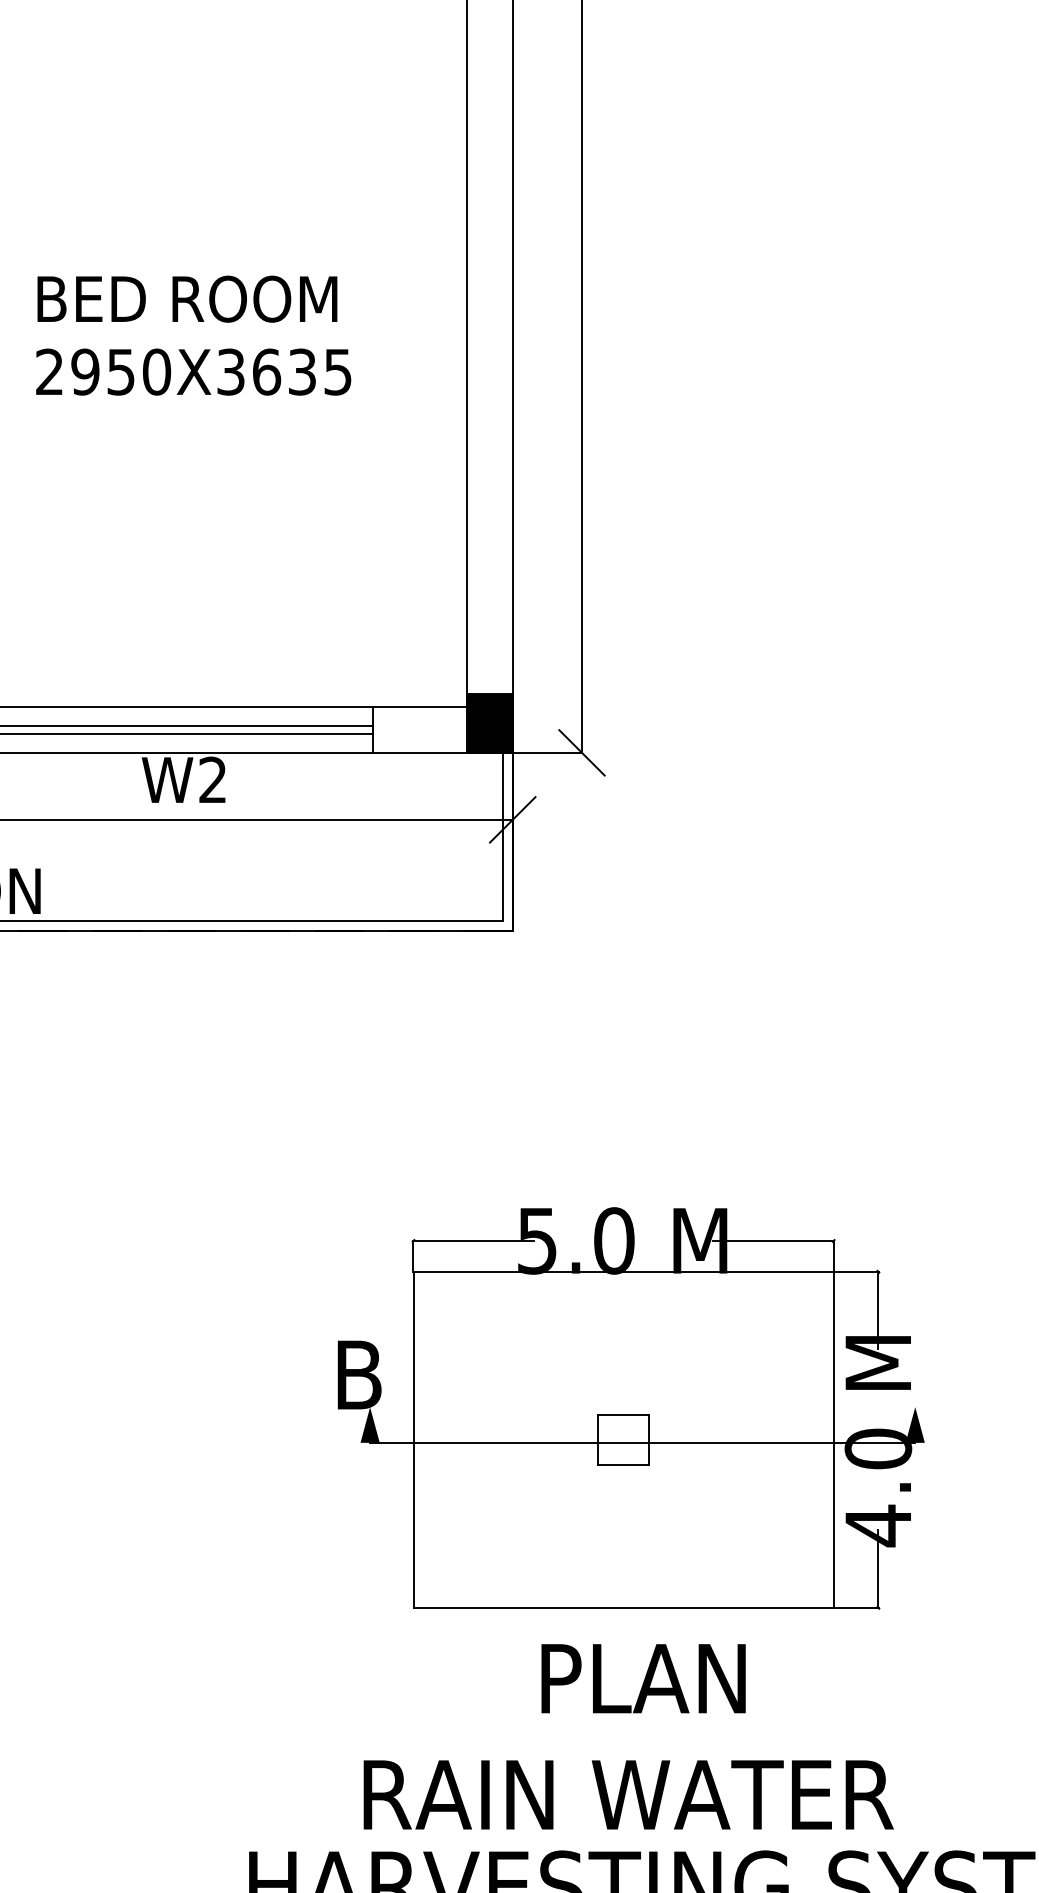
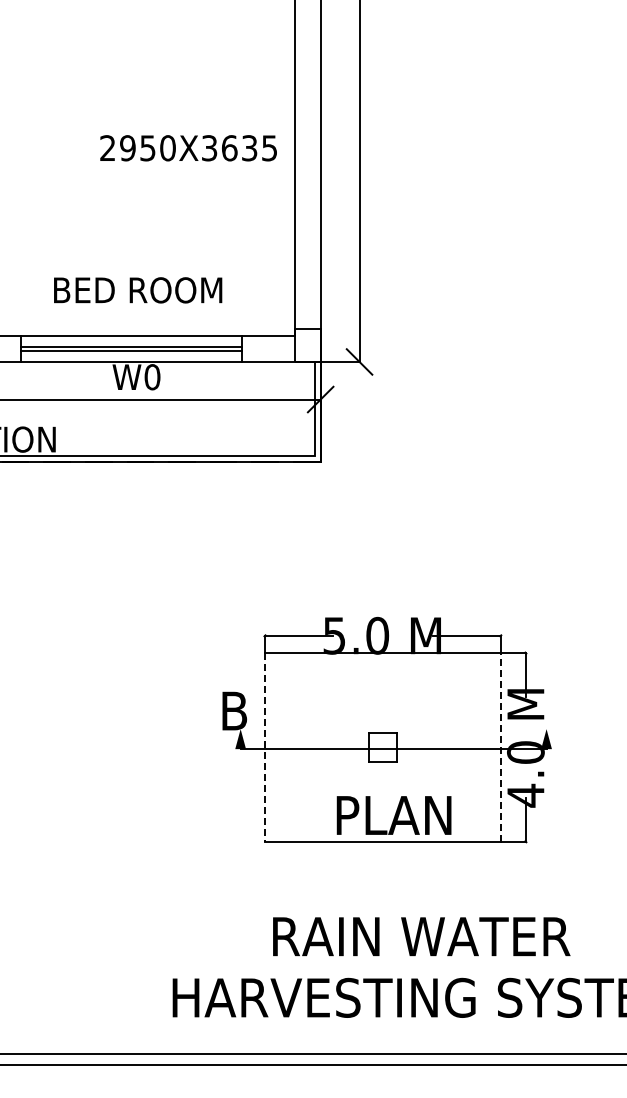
text: (188, 299) -> (138, 290), moved
text: (193, 372) -> (188, 148), moved
fill: (489, 721) -> (307, 344), removed
text: (213, 780) -> (152, 377), W2 -> W0
line: (833, 1438) -> (500, 746), solid -> dashed
line: (412, 1439) -> (264, 747), solid -> dashed
text: (642, 1678) -> (393, 815), moved
text: (628, 1794) -> (421, 936), moved

